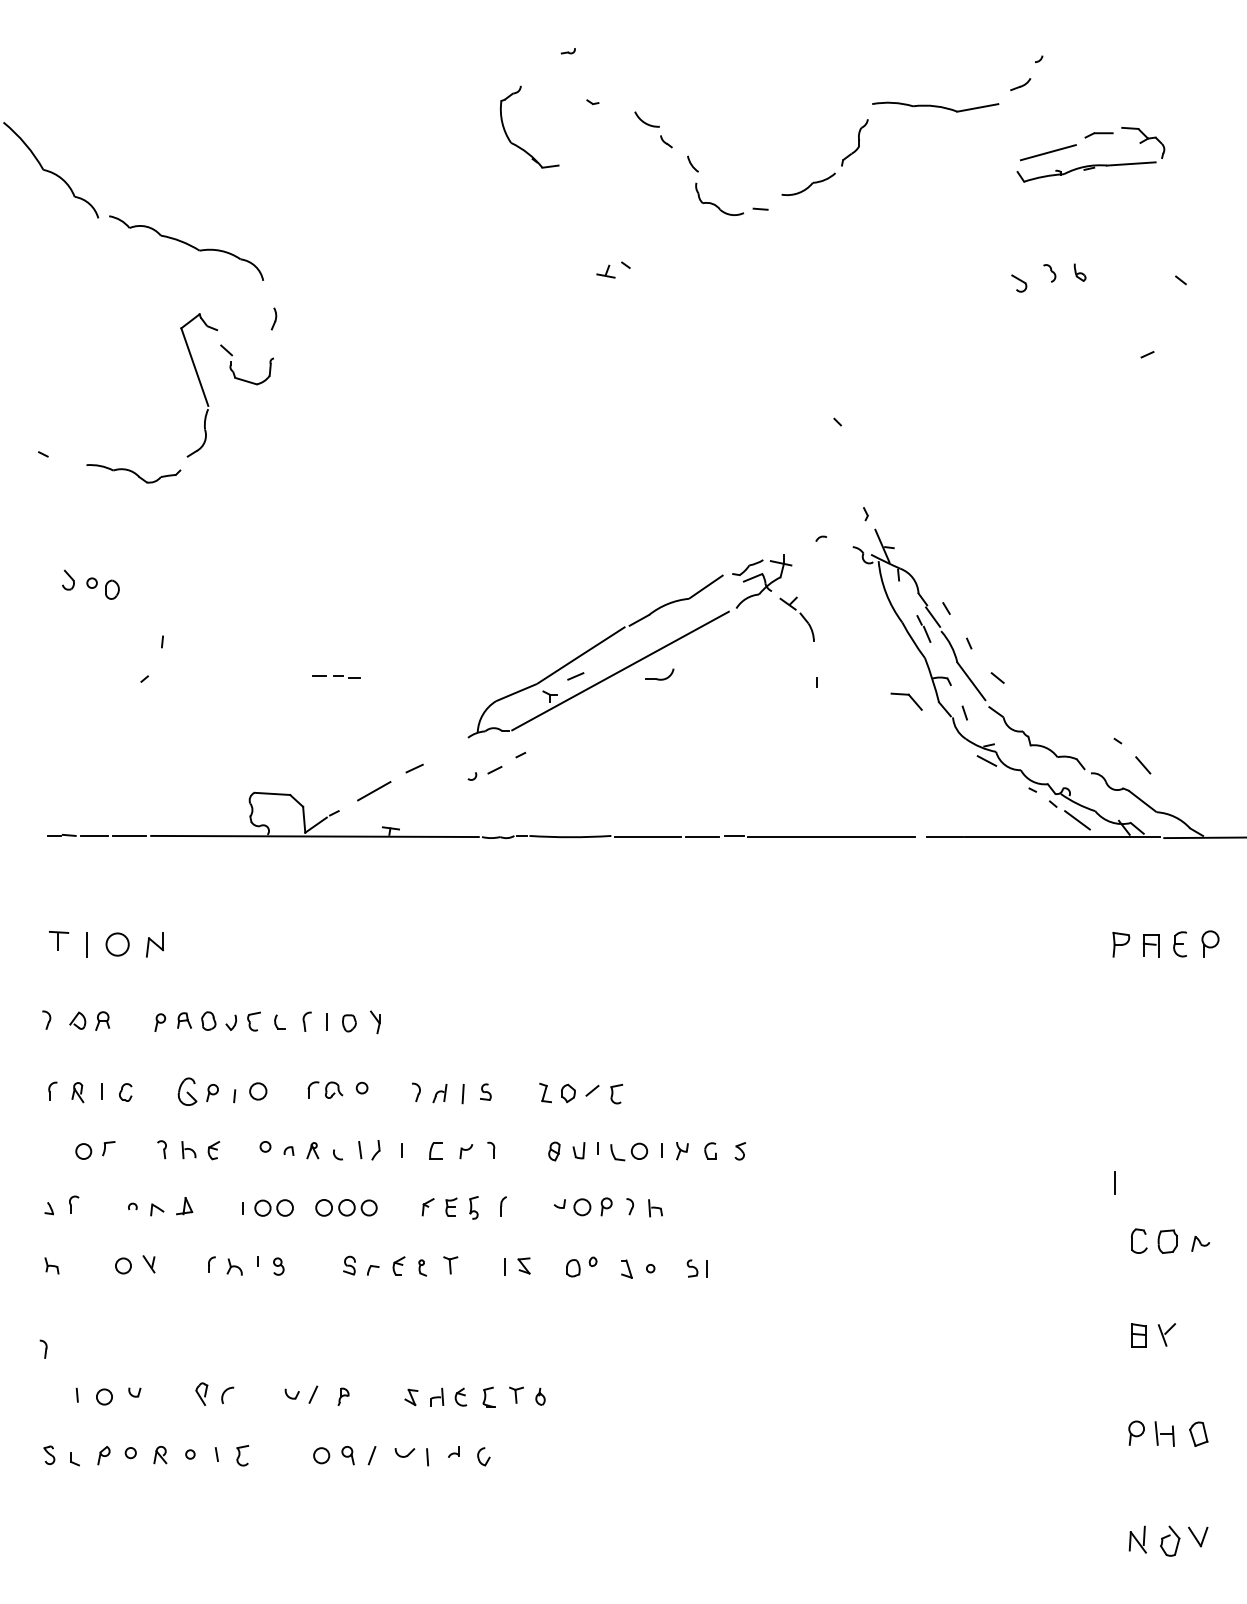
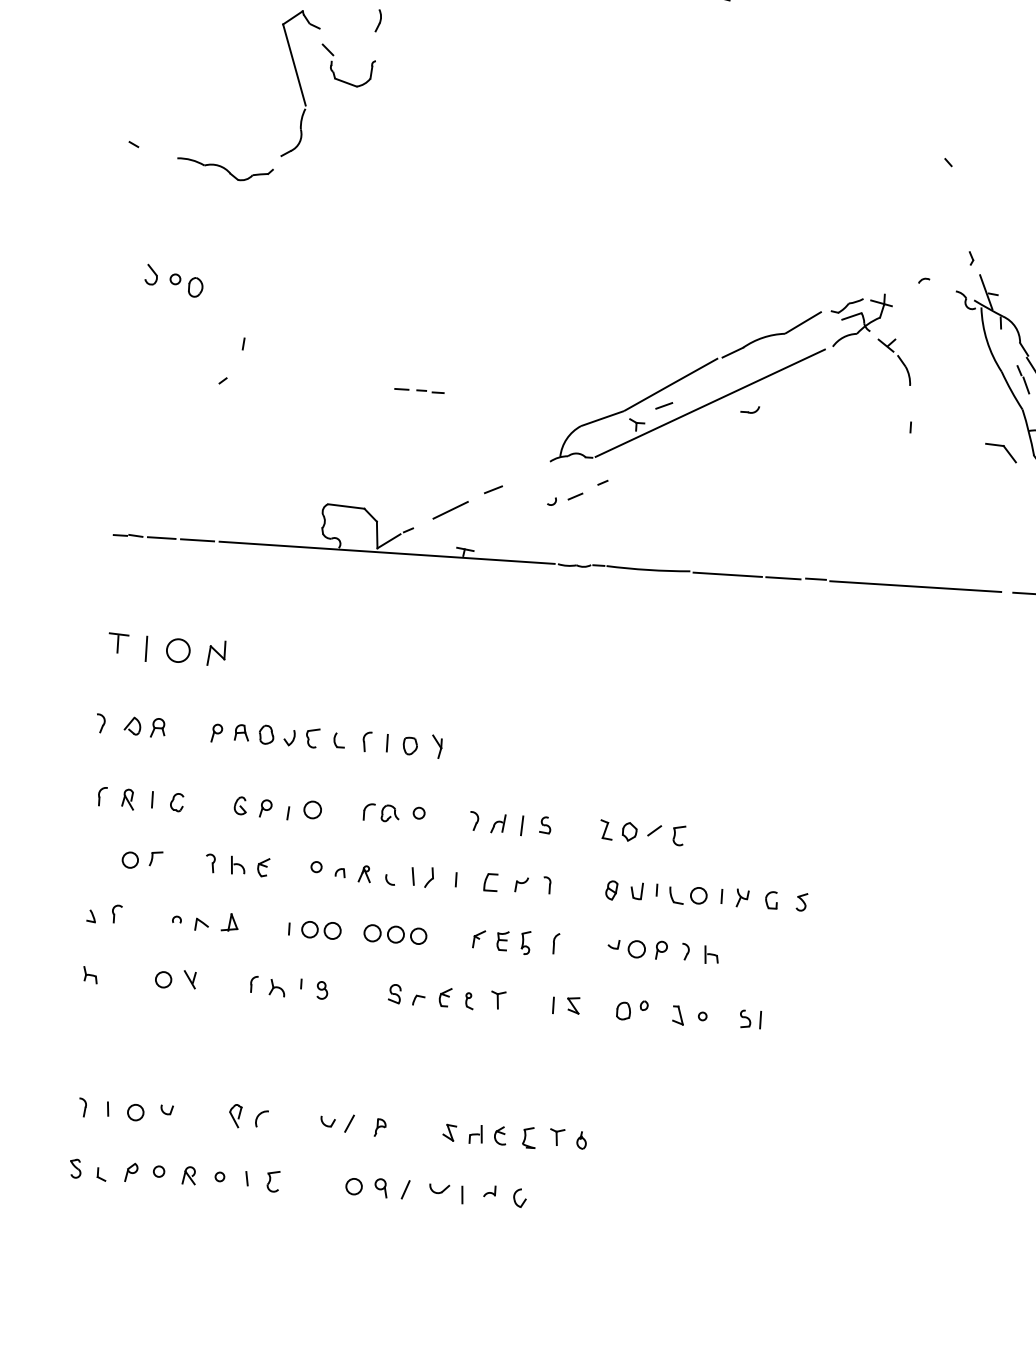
part: (659, 674) -> (749, 409), size x0.62
part: (187, 1091) -> (240, 805), size x0.62
part: (43, 1348) -> (82, 1106), moved

